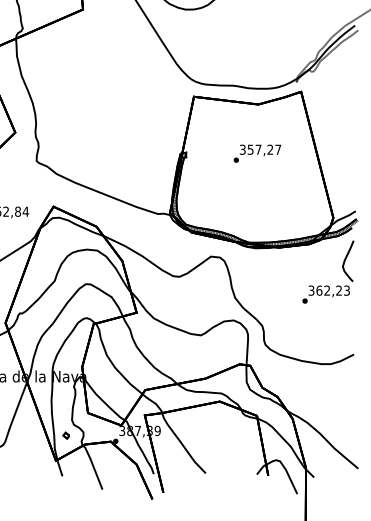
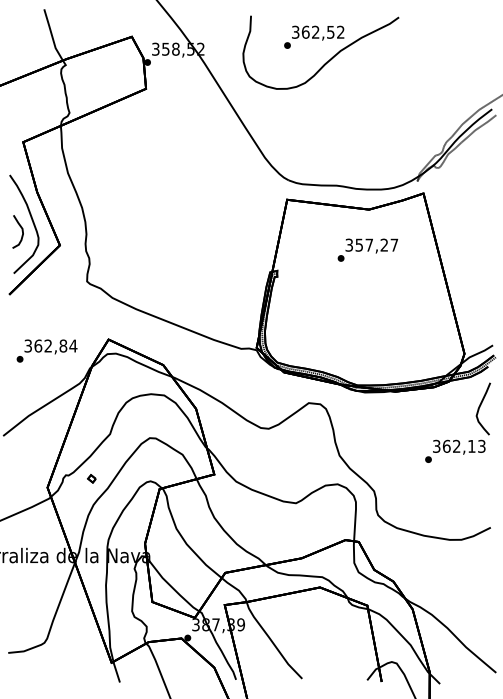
text: (257, 153) -> (367, 249), moved
text: (338, 289) -> (471, 445), 362,23 -> 362,13
part: (66, 435) -> (91, 478), moved

